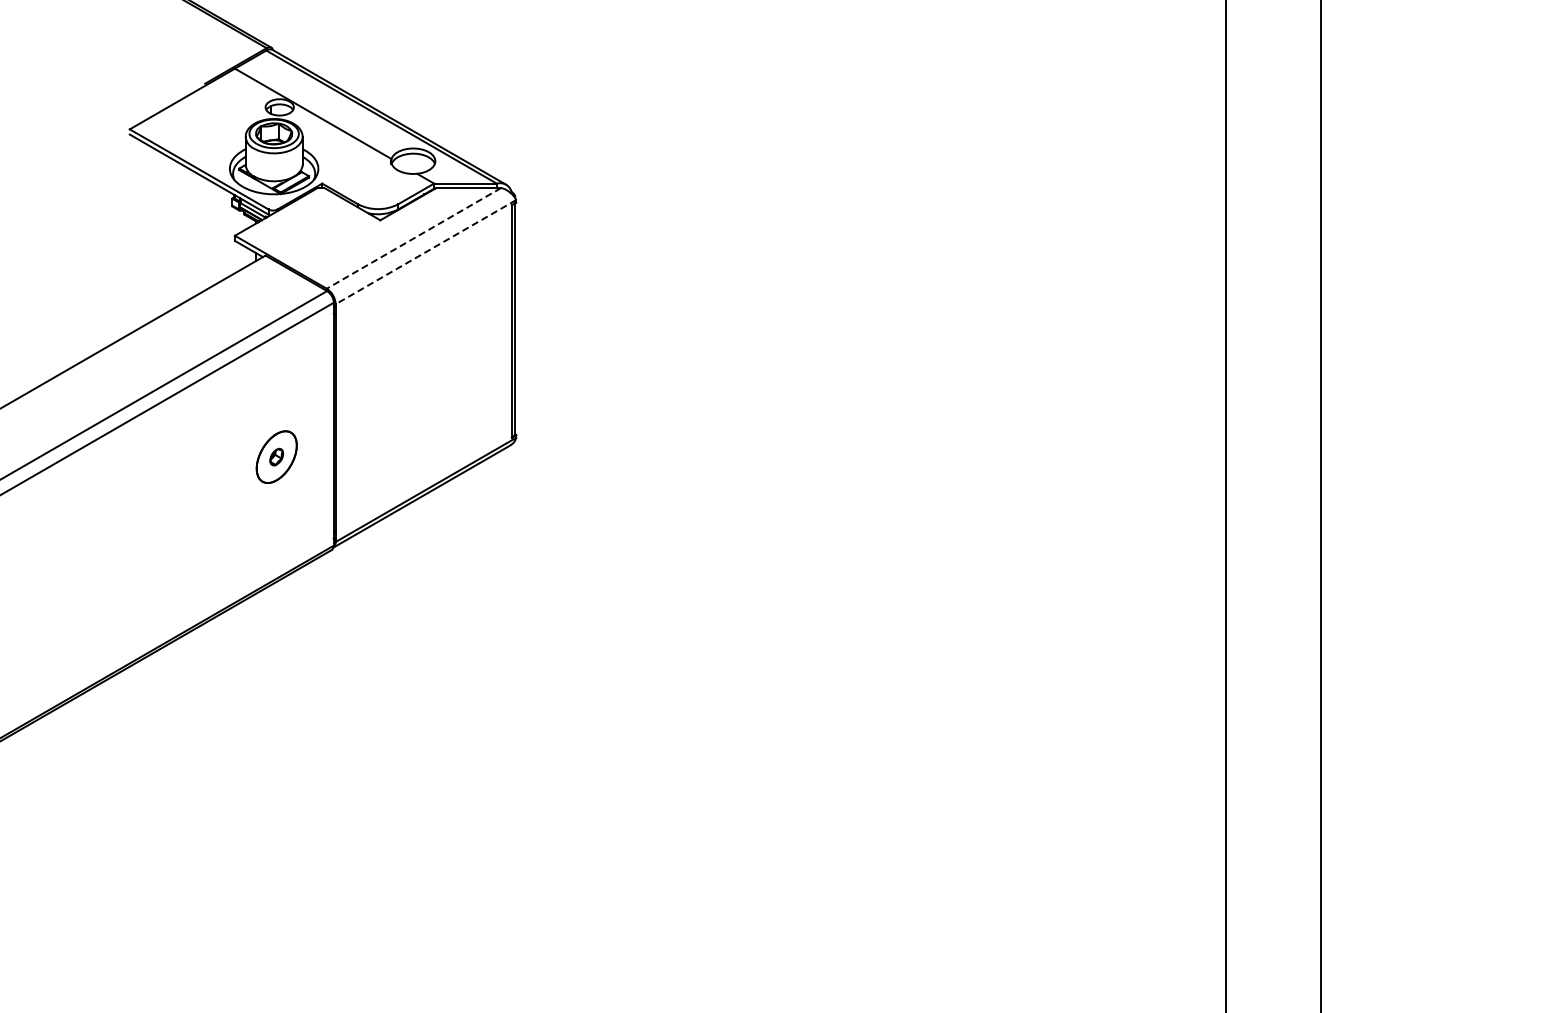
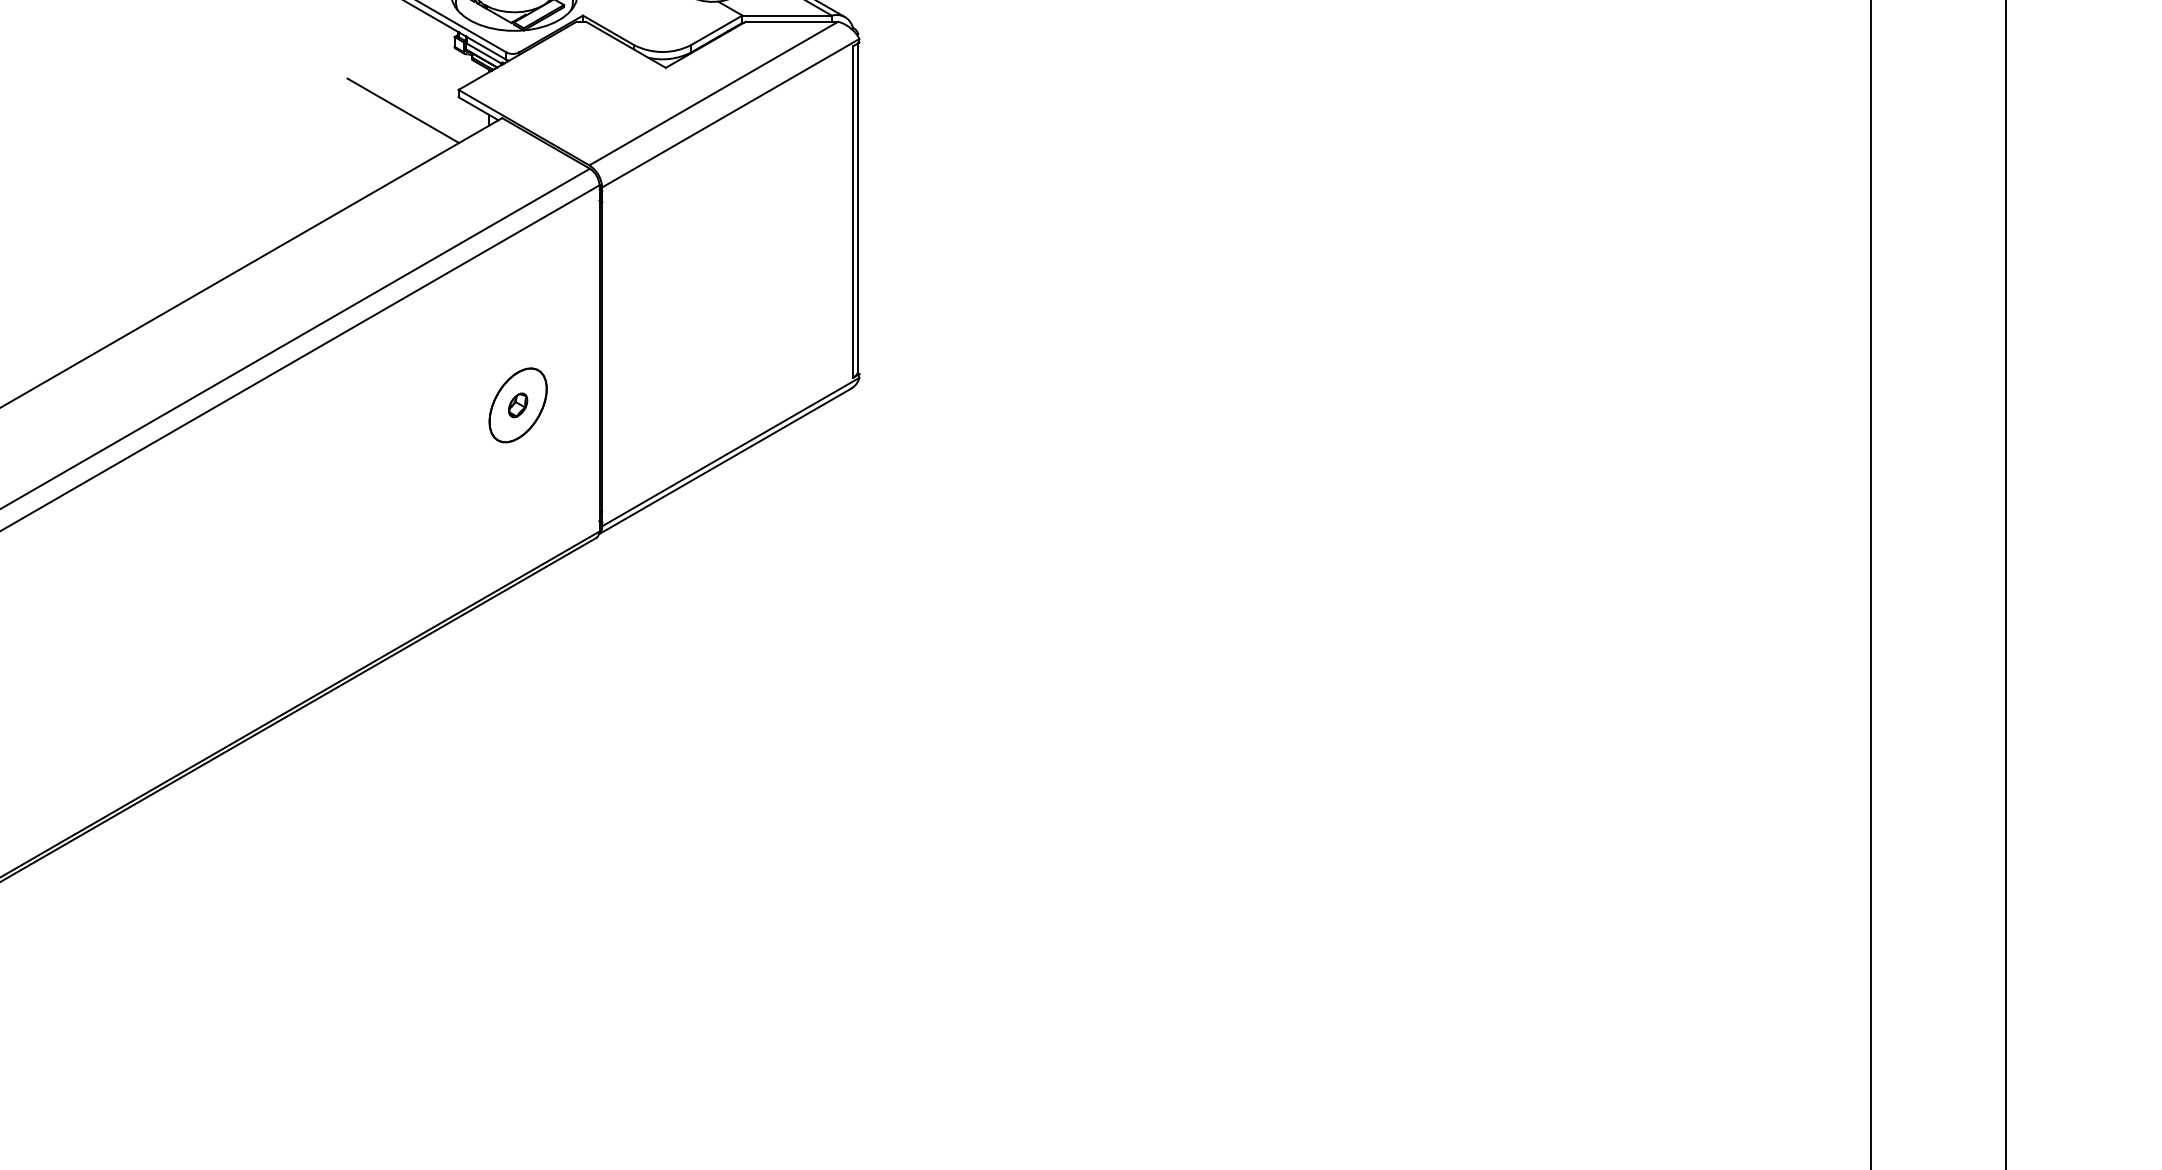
line: (413, 238) -> (713, 93), dashed -> solid
line: (196, 250) -> (403, 110), added
line: (425, 252) -> (730, 113), dashed -> solid

